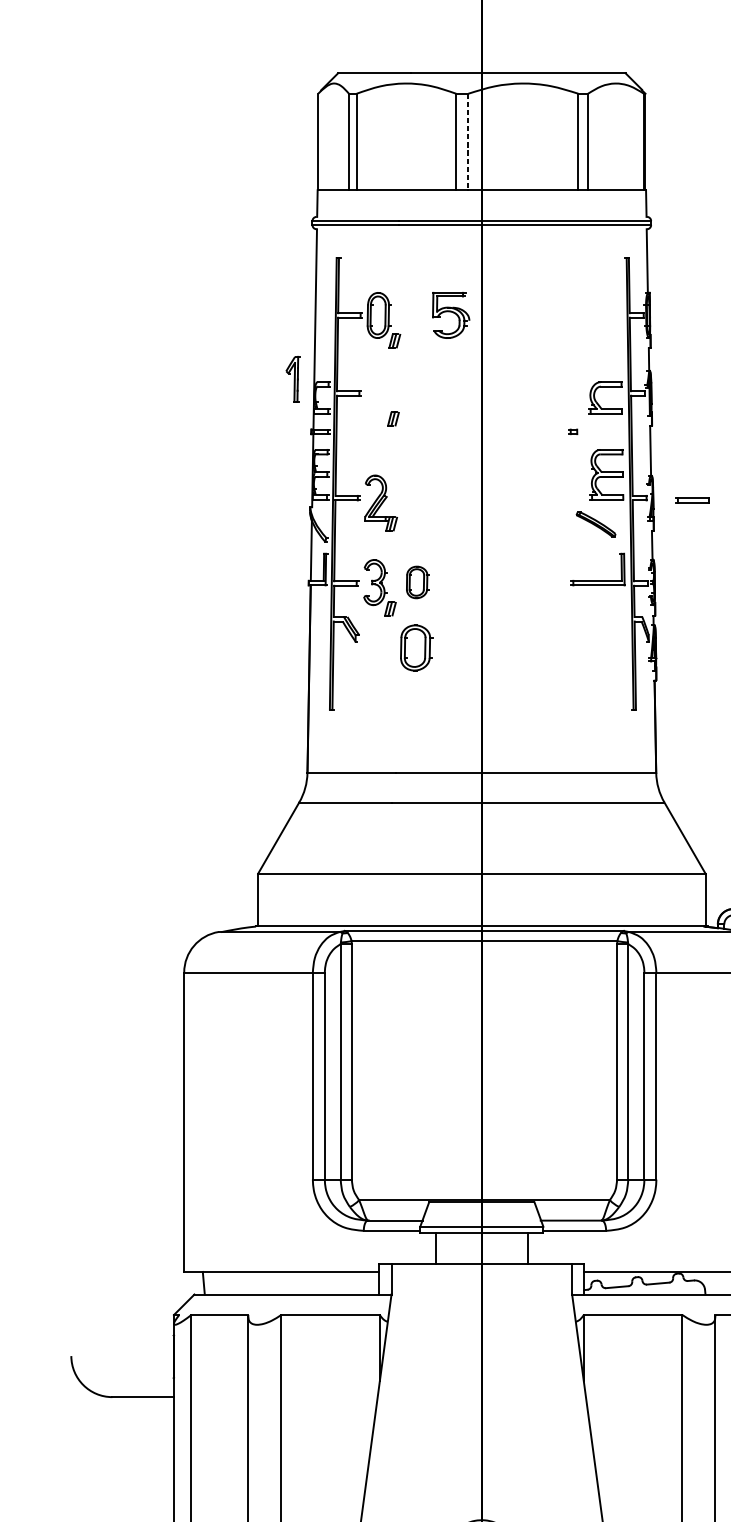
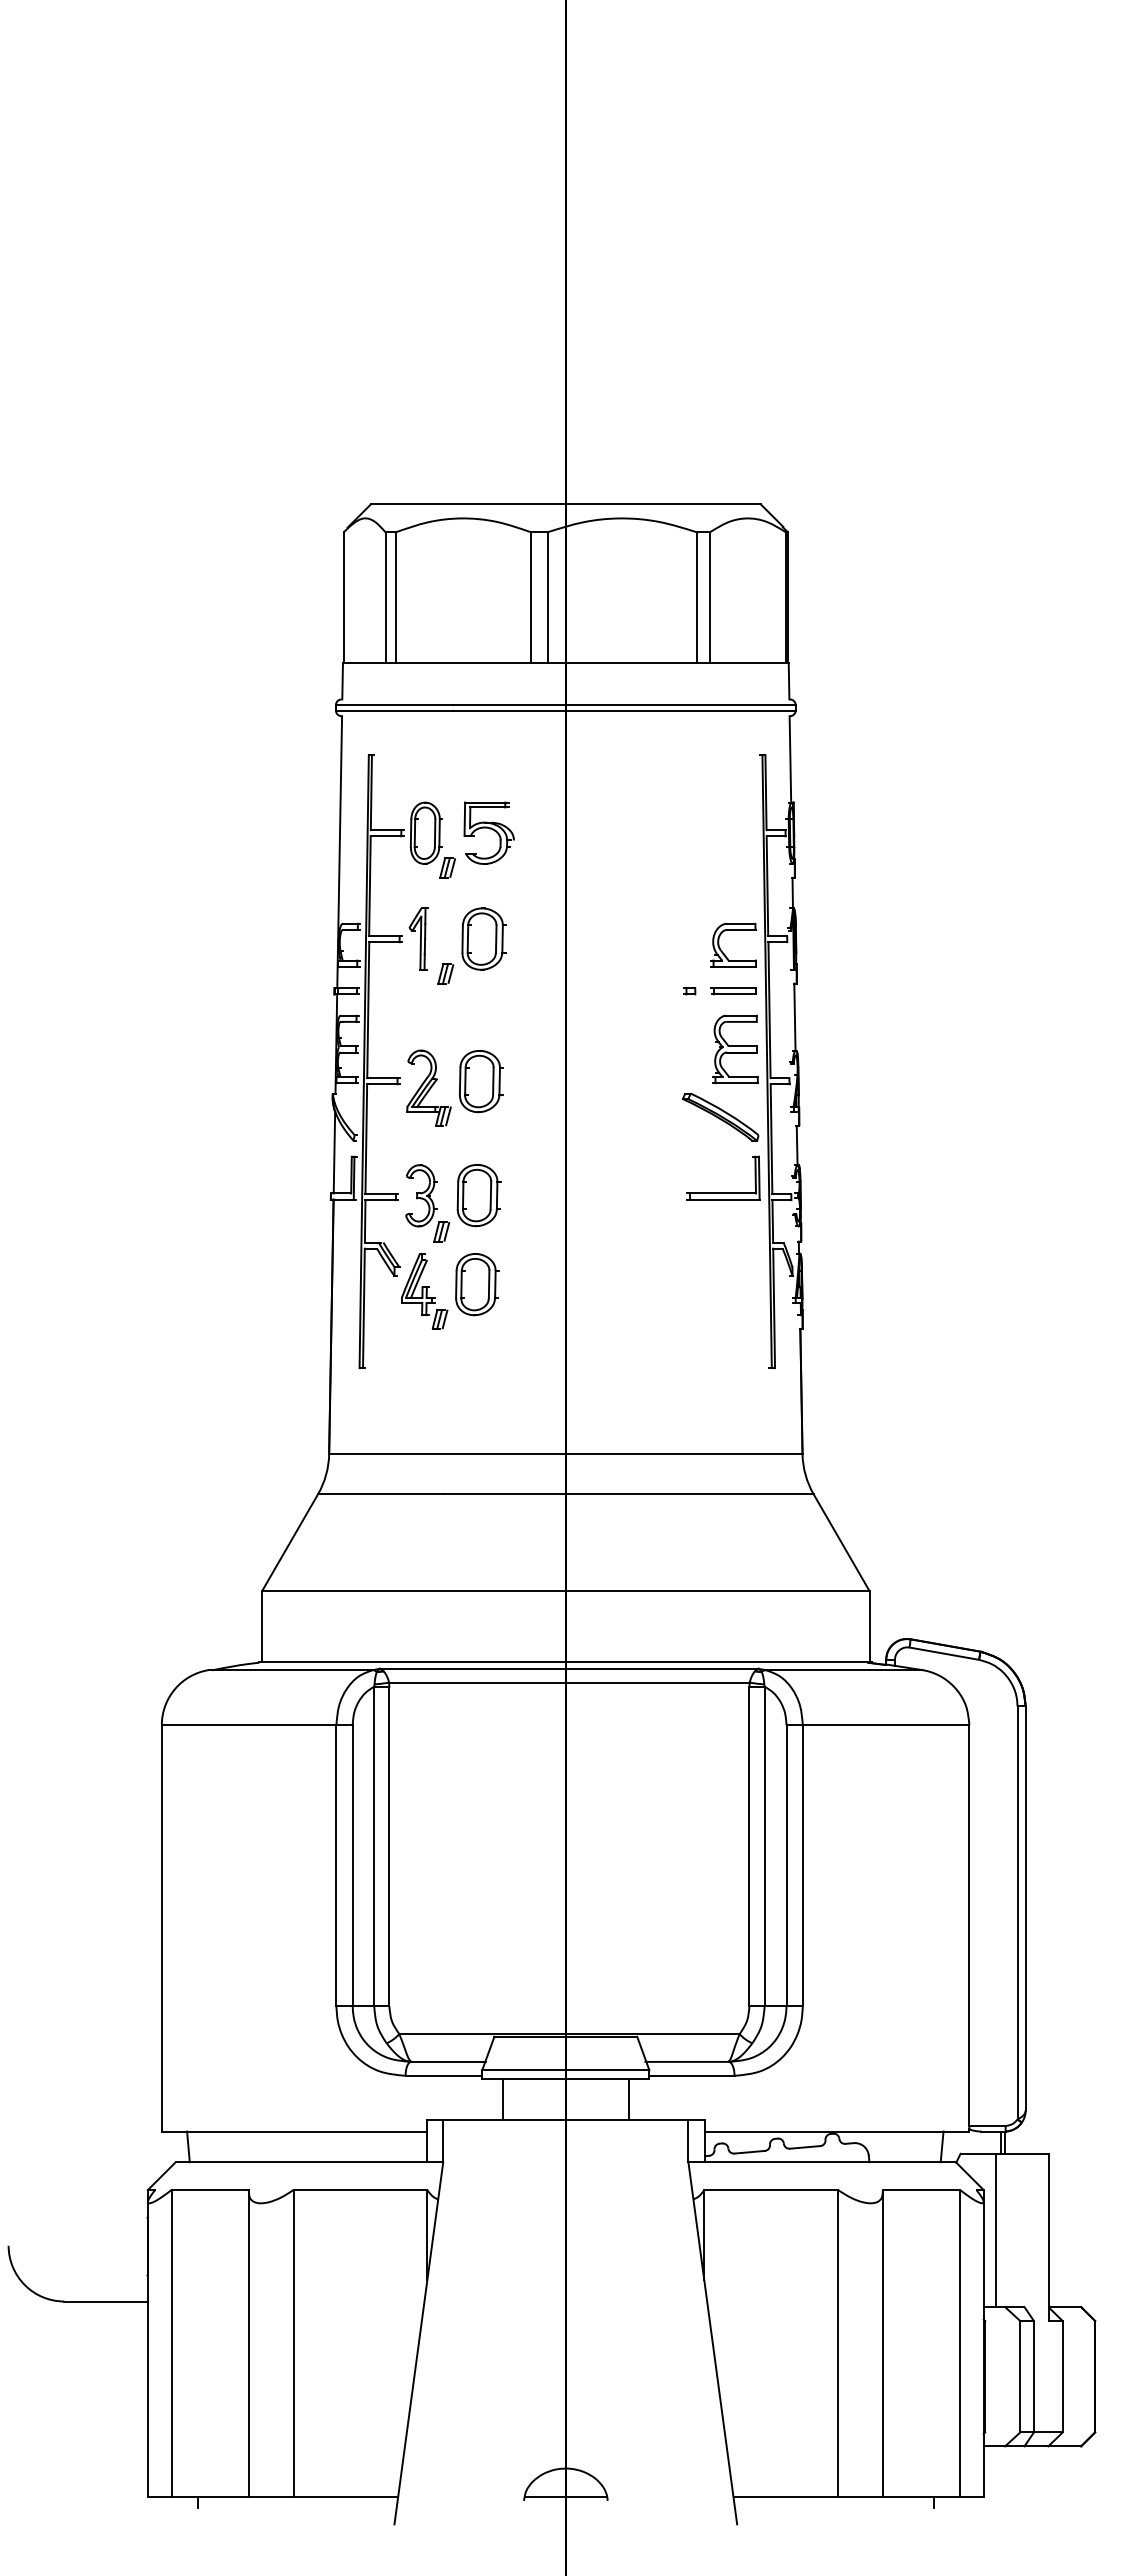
line: (468, 142) -> (547, 598), dashed -> solid
part: (450, 314) -> (488, 832), moved
part: (293, 379) -> (418, 938), moved
part: (421, 393) -> (483, 938), added
part: (419, 498) -> (481, 1081), added
part: (692, 500) -> (733, 991), moved
part: (595, 524) -> (720, 1116), size x1.43
part: (417, 582) -> (478, 1195), size x1.43
part: (377, 653) -> (424, 1291), added

